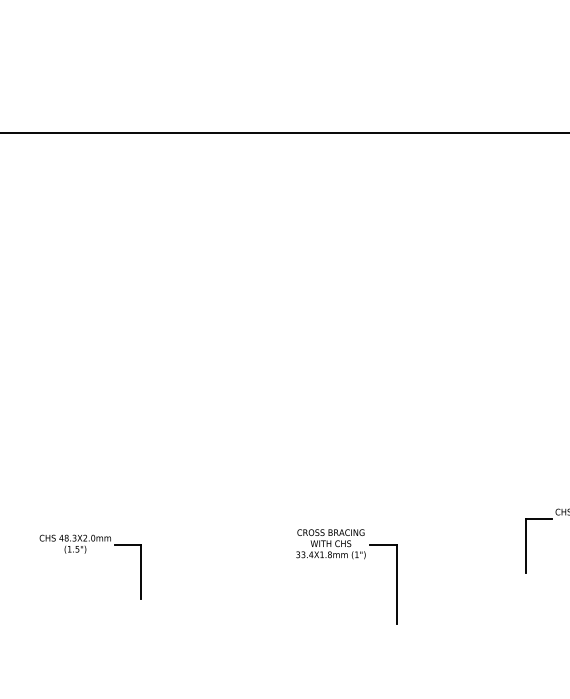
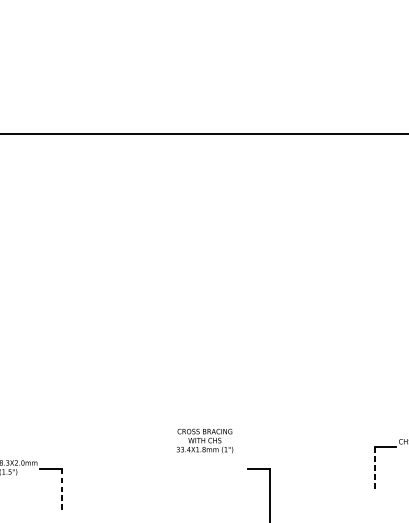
text: (330, 544) -> (204, 441), moved
line: (525, 545) -> (374, 468), solid -> dashed
line: (141, 571) -> (62, 490), solid -> dashed

